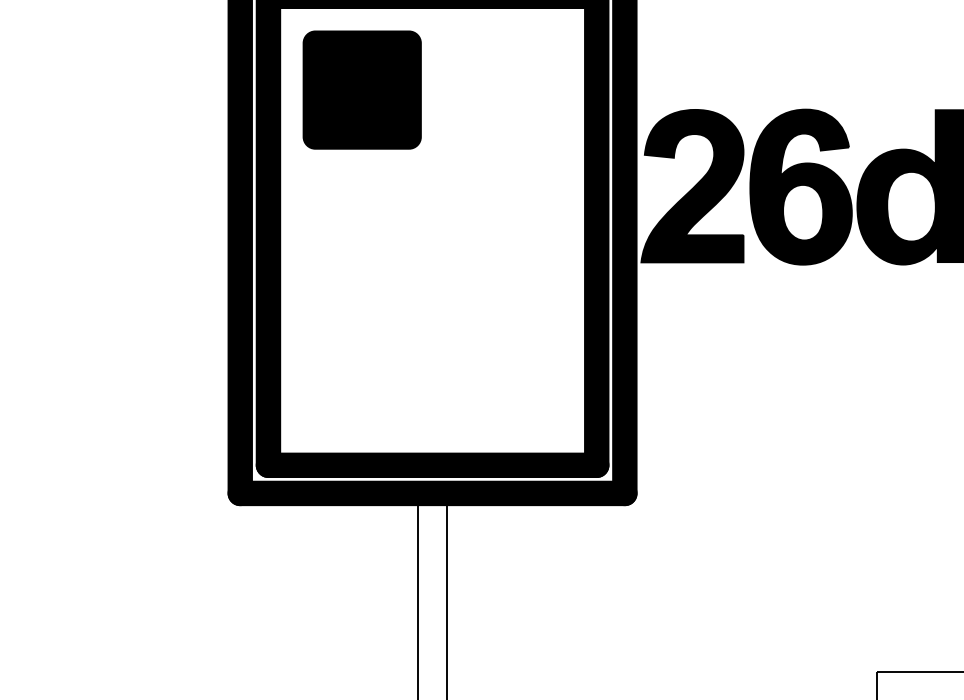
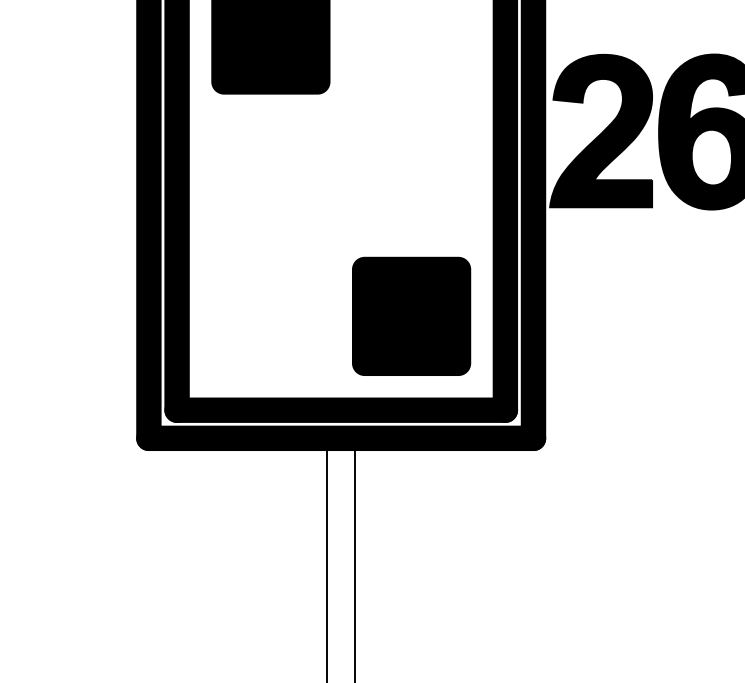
part: (502, 371) -> (411, 316), added

